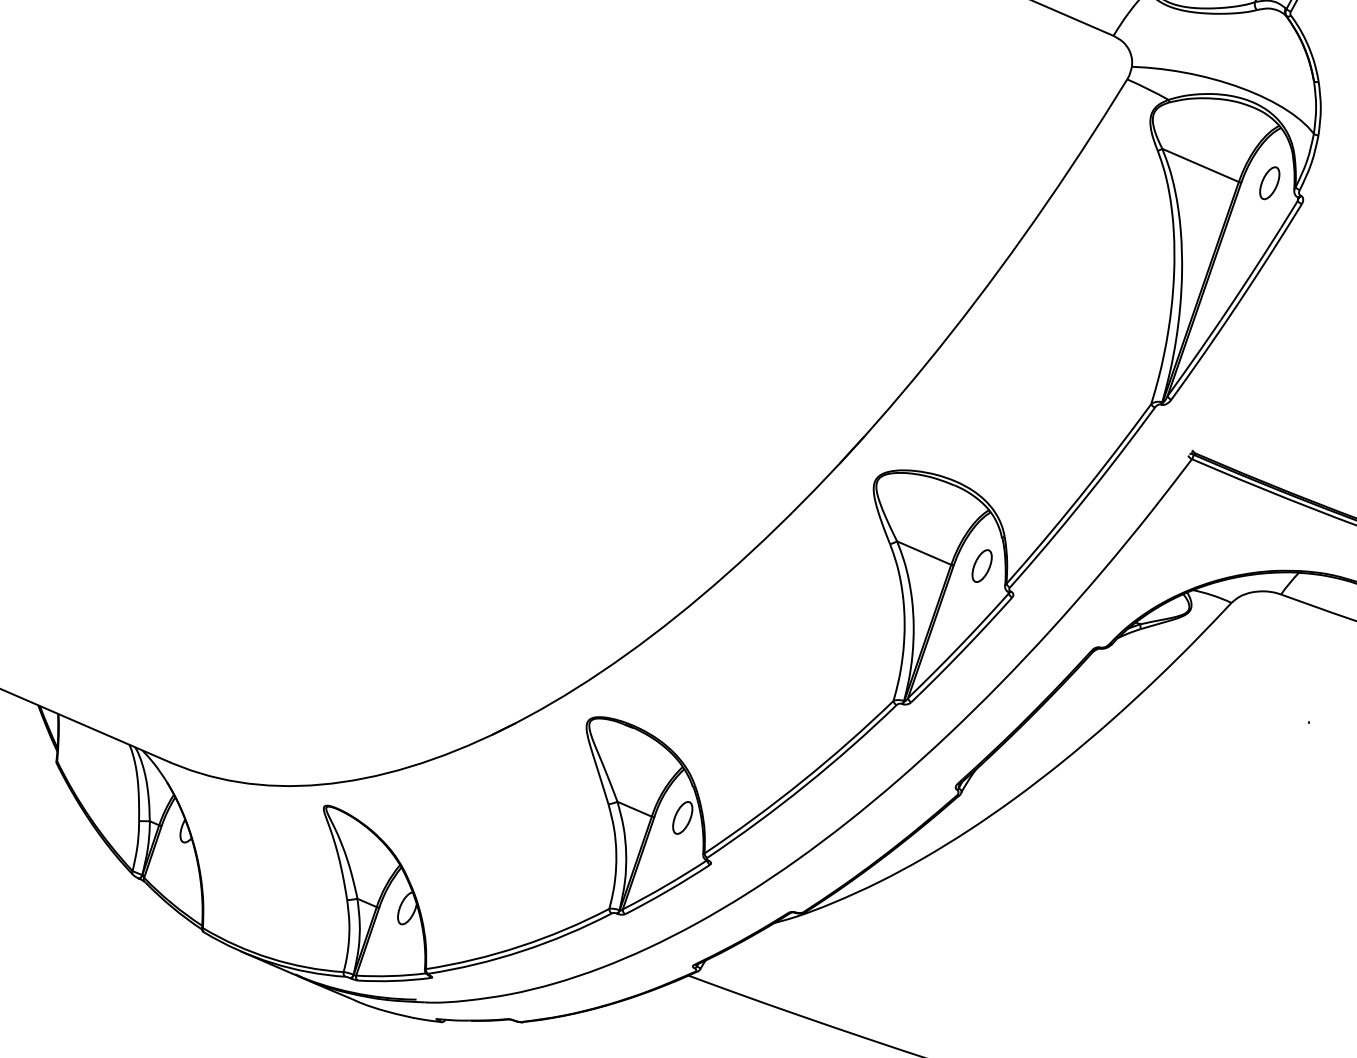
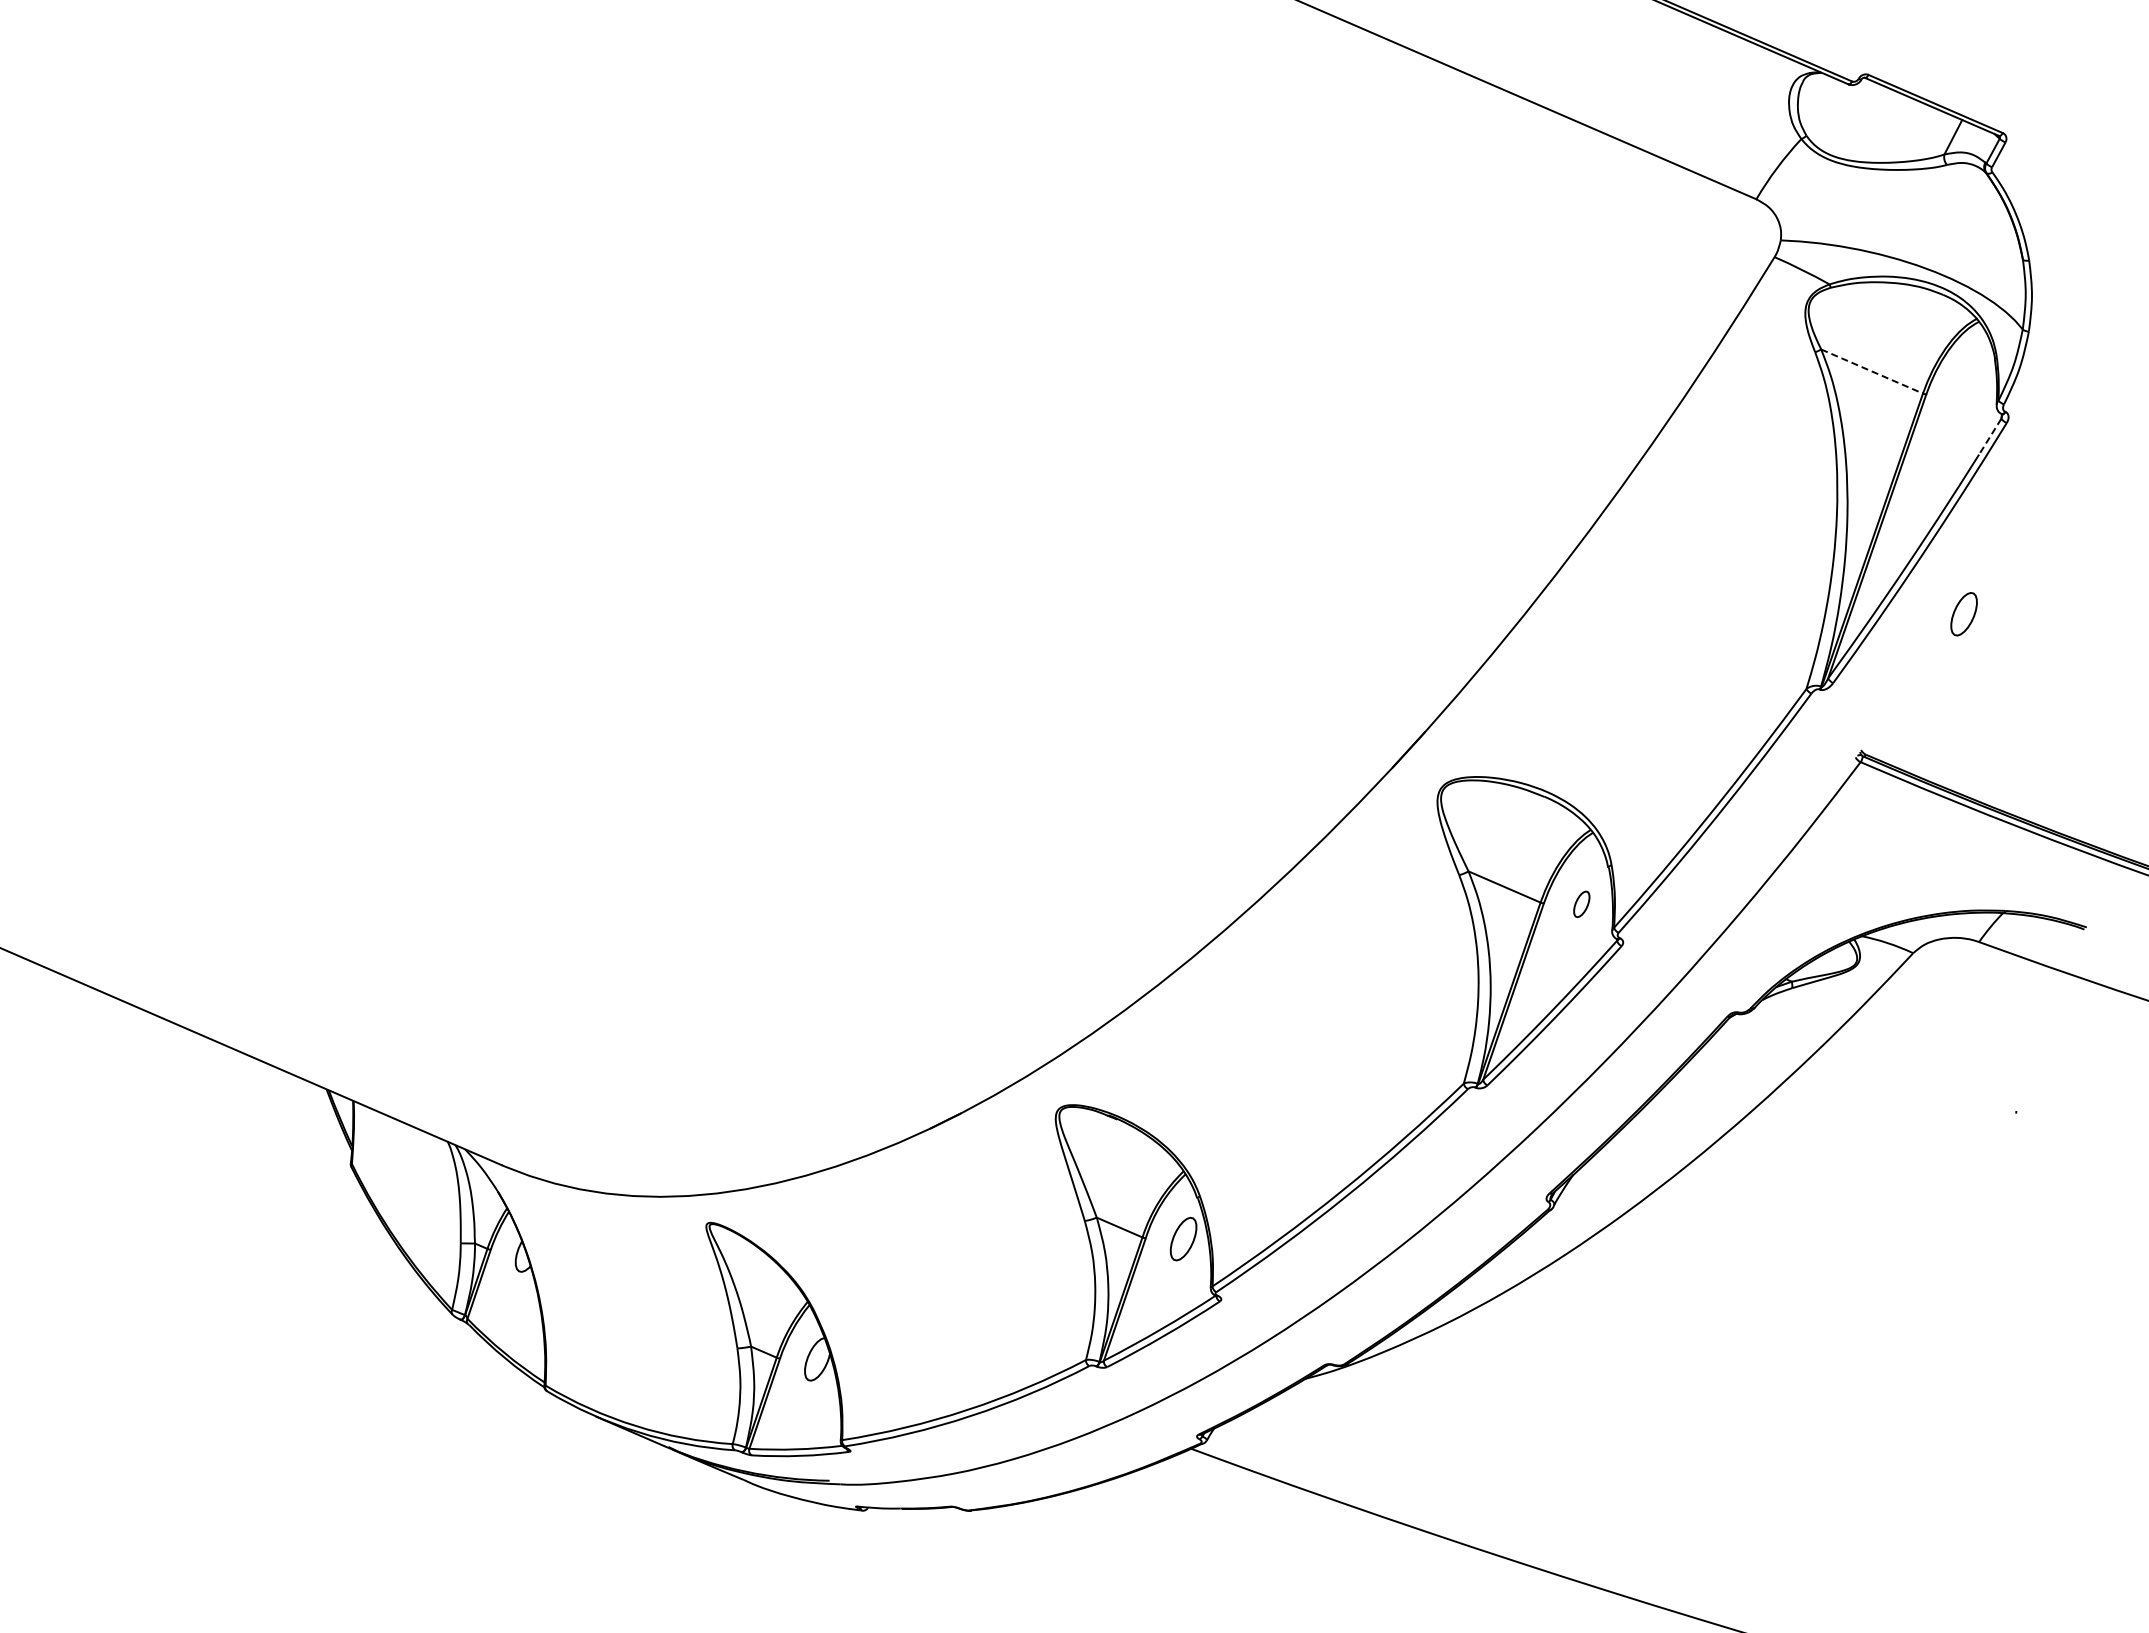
line: (1200, 165) -> (1872, 371), solid -> dashed
part: (1269, 183) -> (1963, 614), moved
line: (1288, 215) -> (1989, 437), solid -> dashed
part: (982, 566) -> (1581, 904), size x0.6

